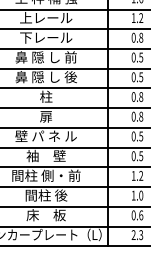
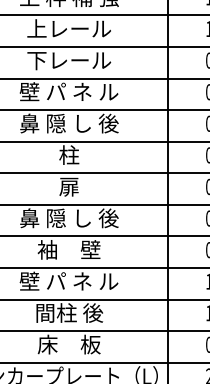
text: (45, 57) -> (68, 92), 鼻 隠 し 前 -> 壁 パ ネ ル
text: (46, 136) -> (69, 218), 壁 パ ネ ル -> 鼻 隠 し 後
text: (46, 175) -> (69, 281), 間柱 側・前 -> 壁 パ ネ ル

